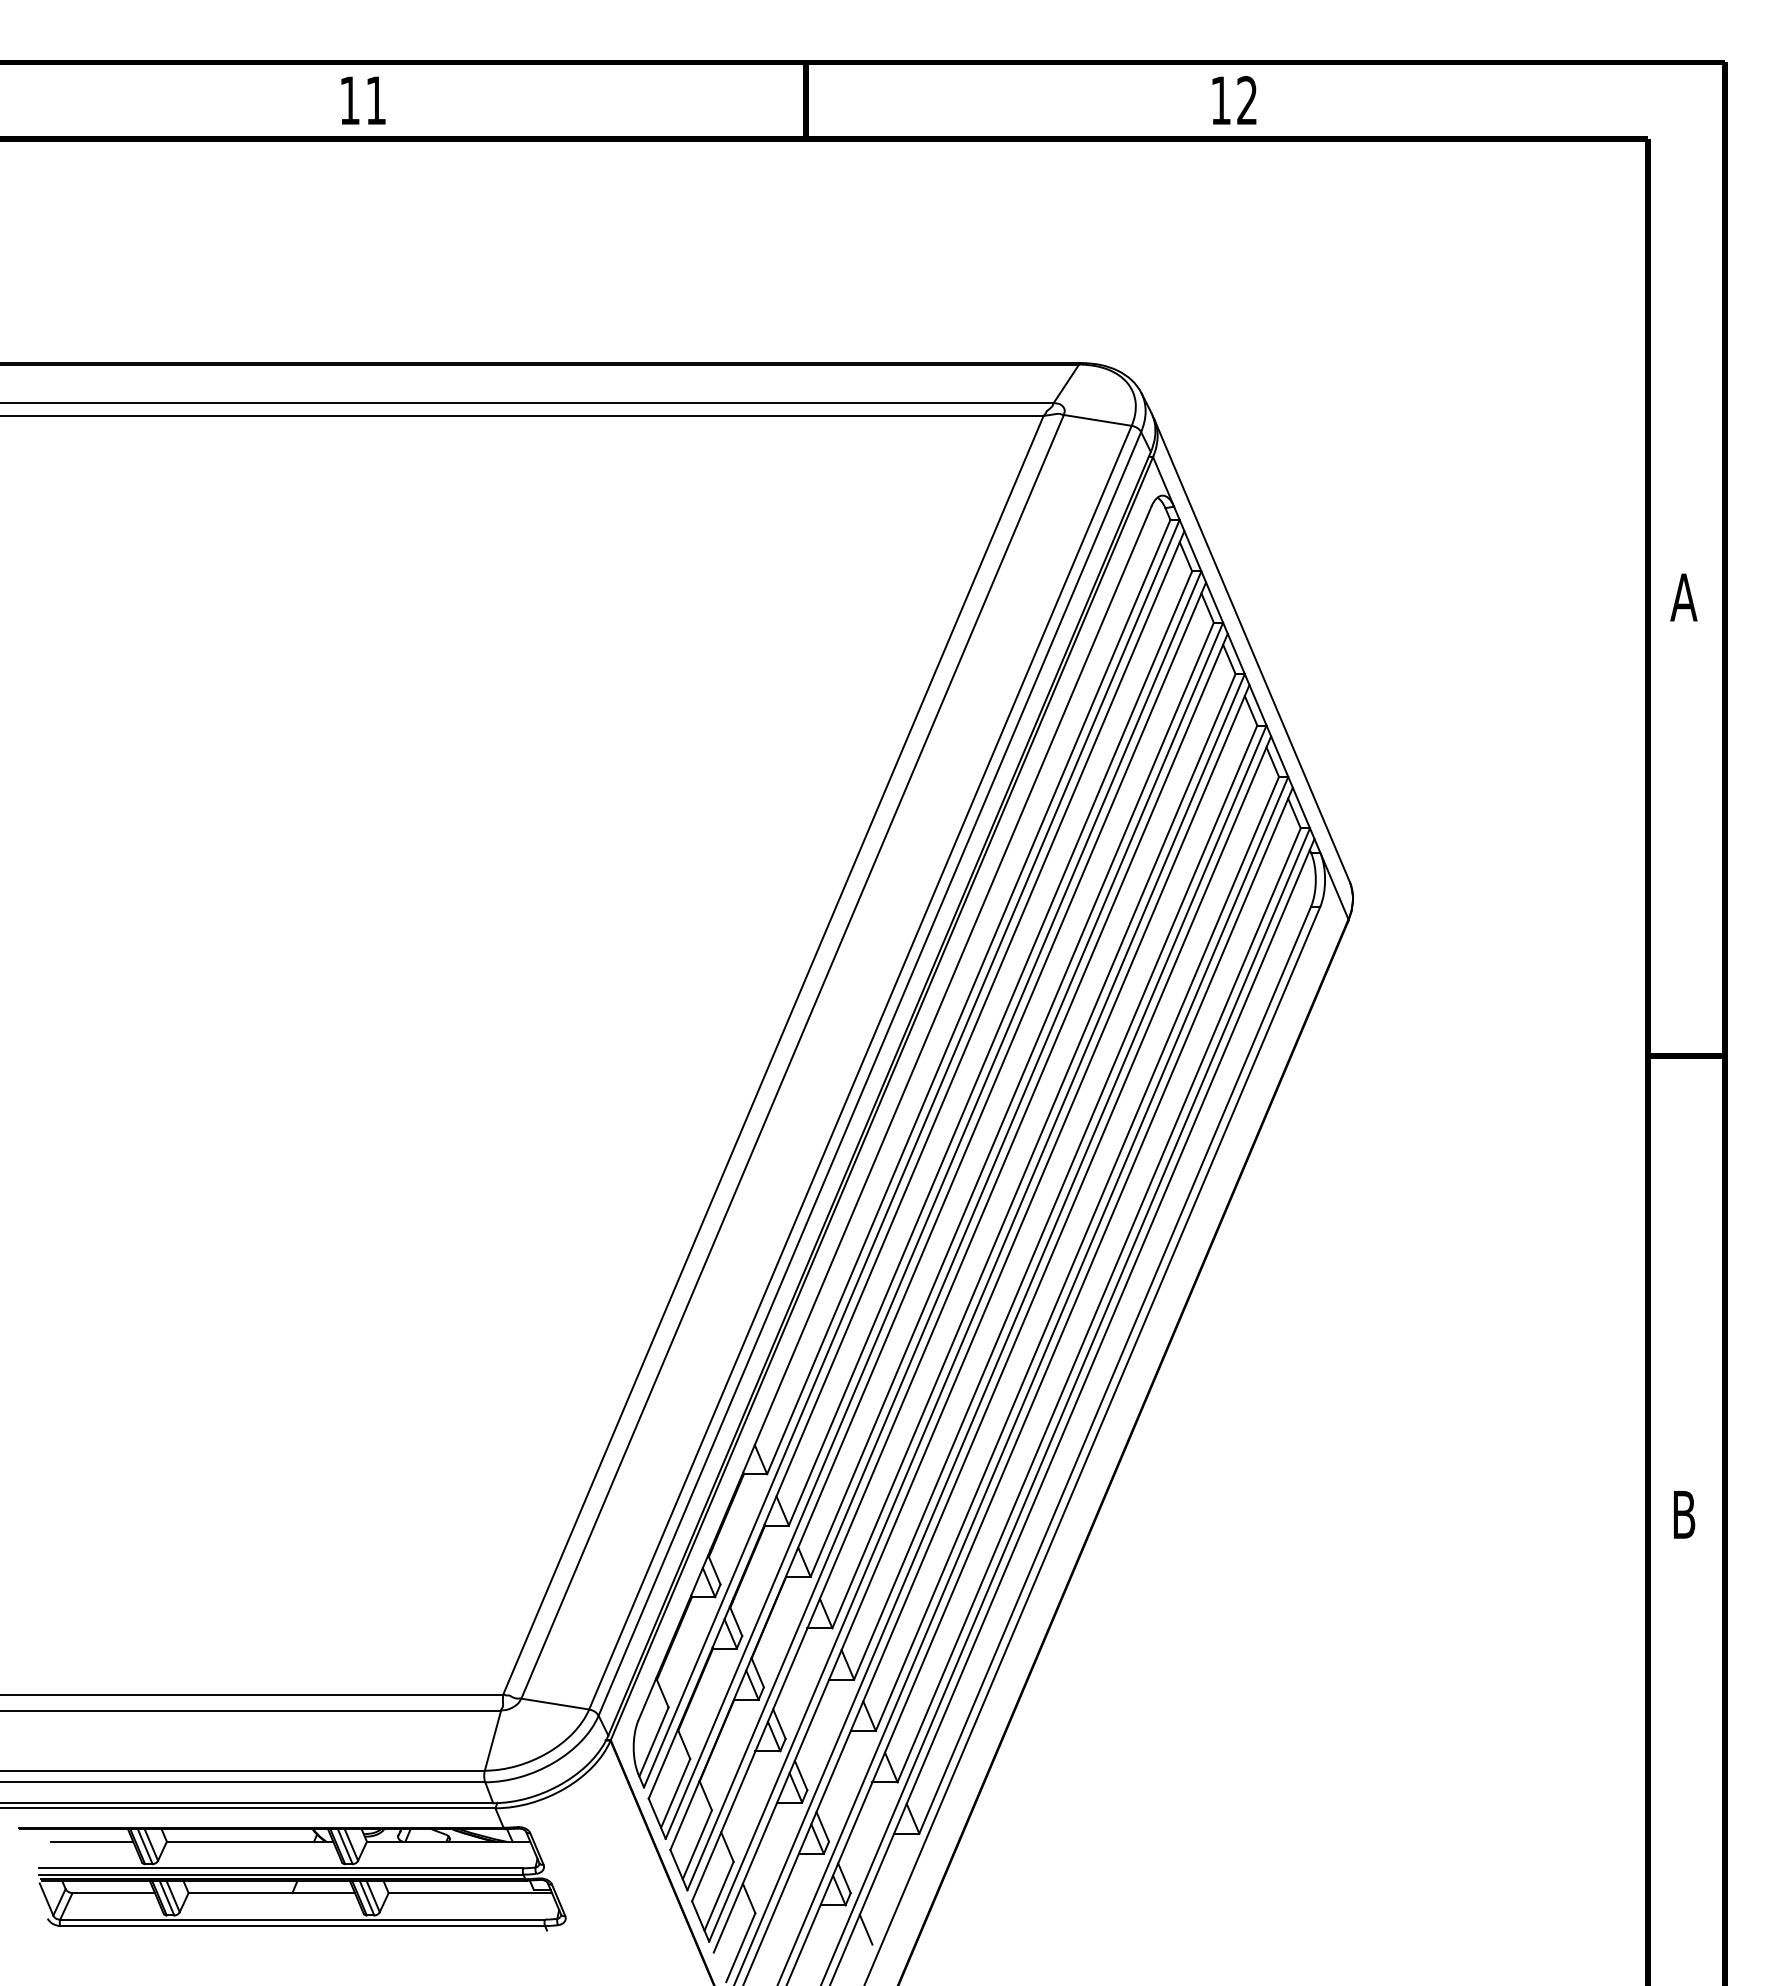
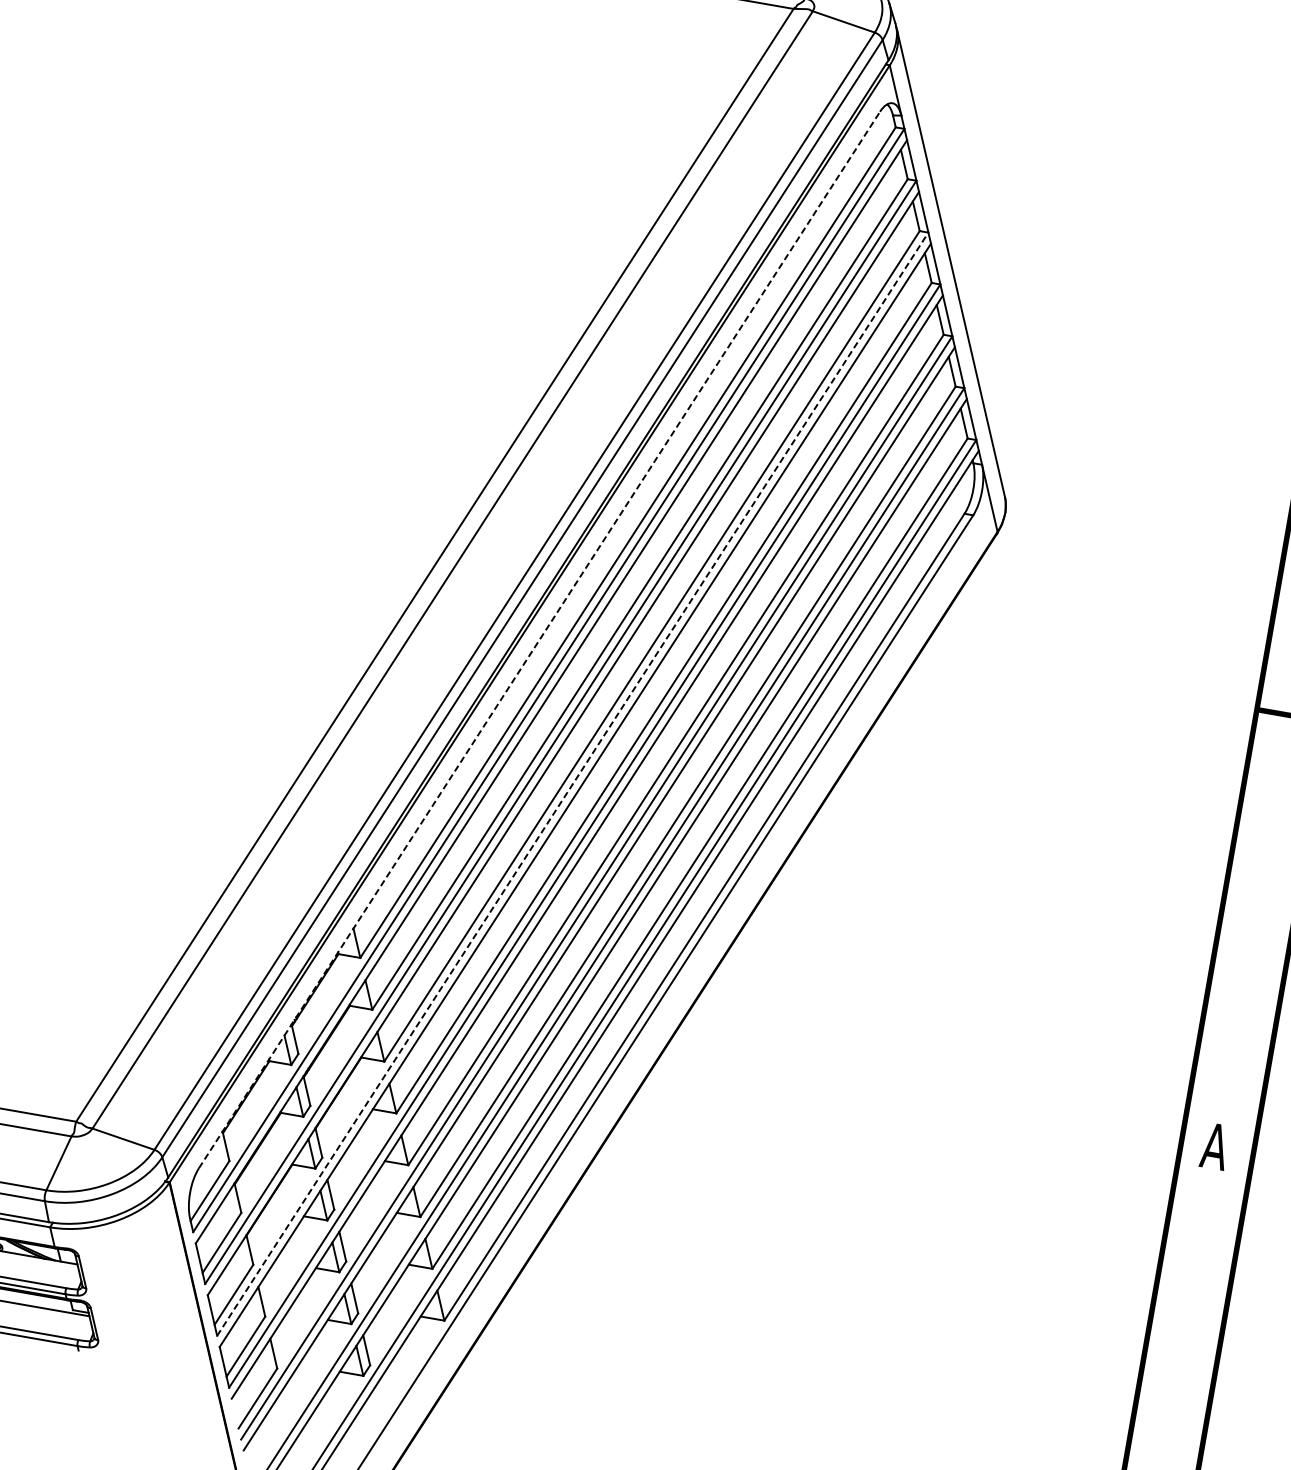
line: (894, 1113) -> (539, 639), solid -> dashed
line: (955, 1256) -> (573, 784), solid -> dashed
text: (1683, 1514) -> (1214, 1146), B -> A
line: (865, 1929) -> (378, 1401), removed

